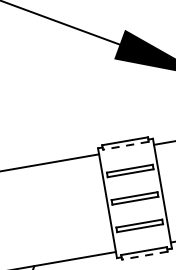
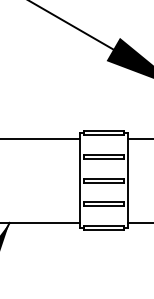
line: (125, 146) -> (103, 135), dashed -> solid
line: (144, 256) -> (103, 230), dashed -> solid

